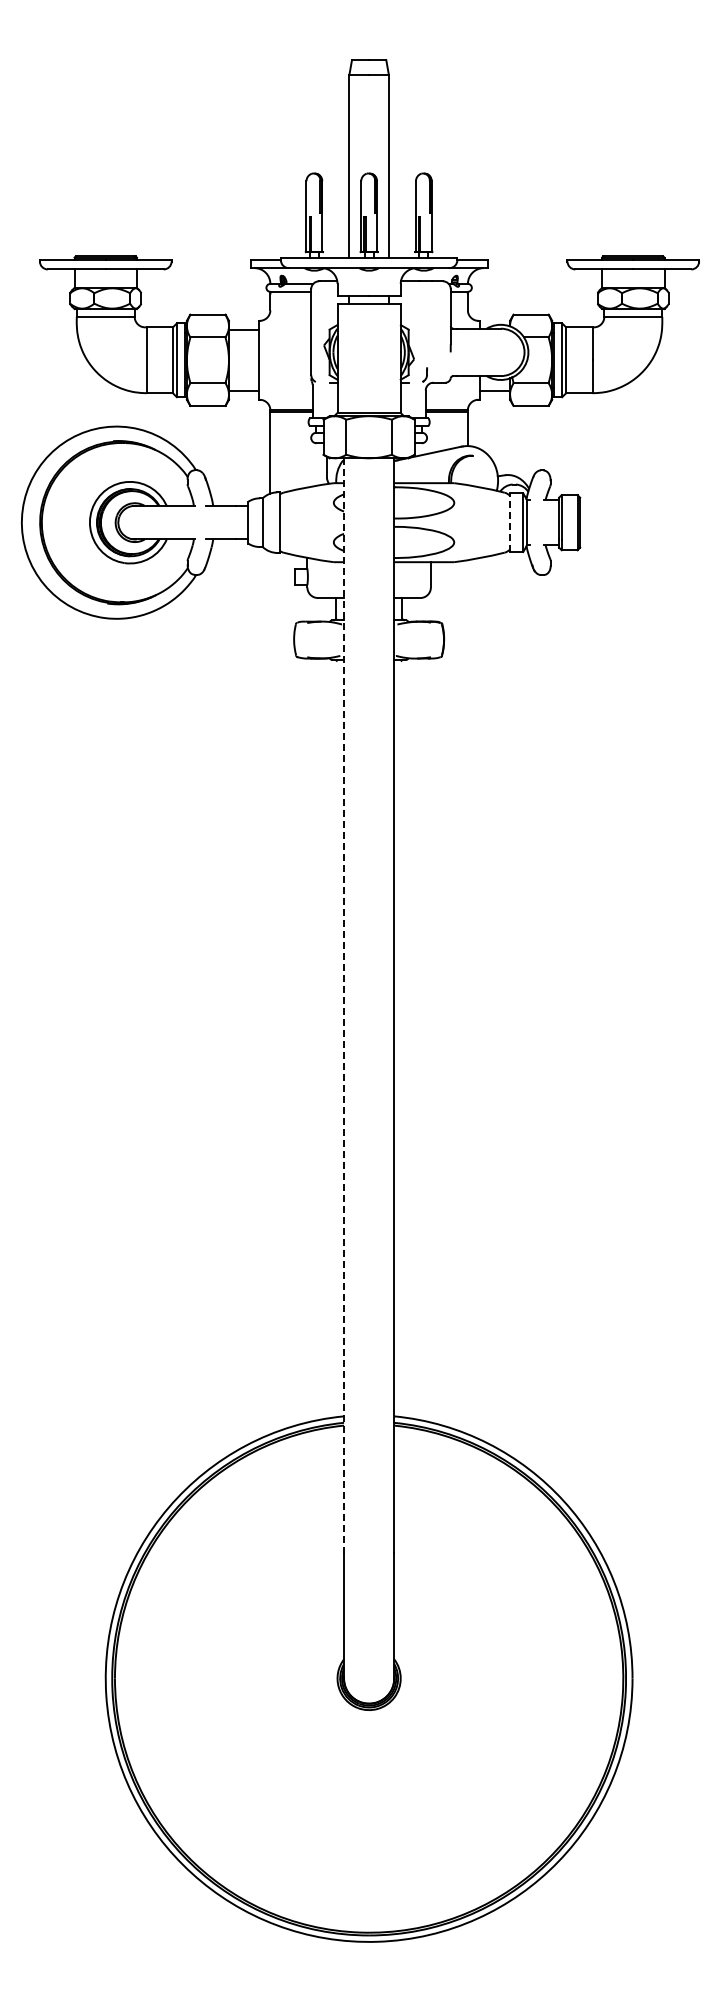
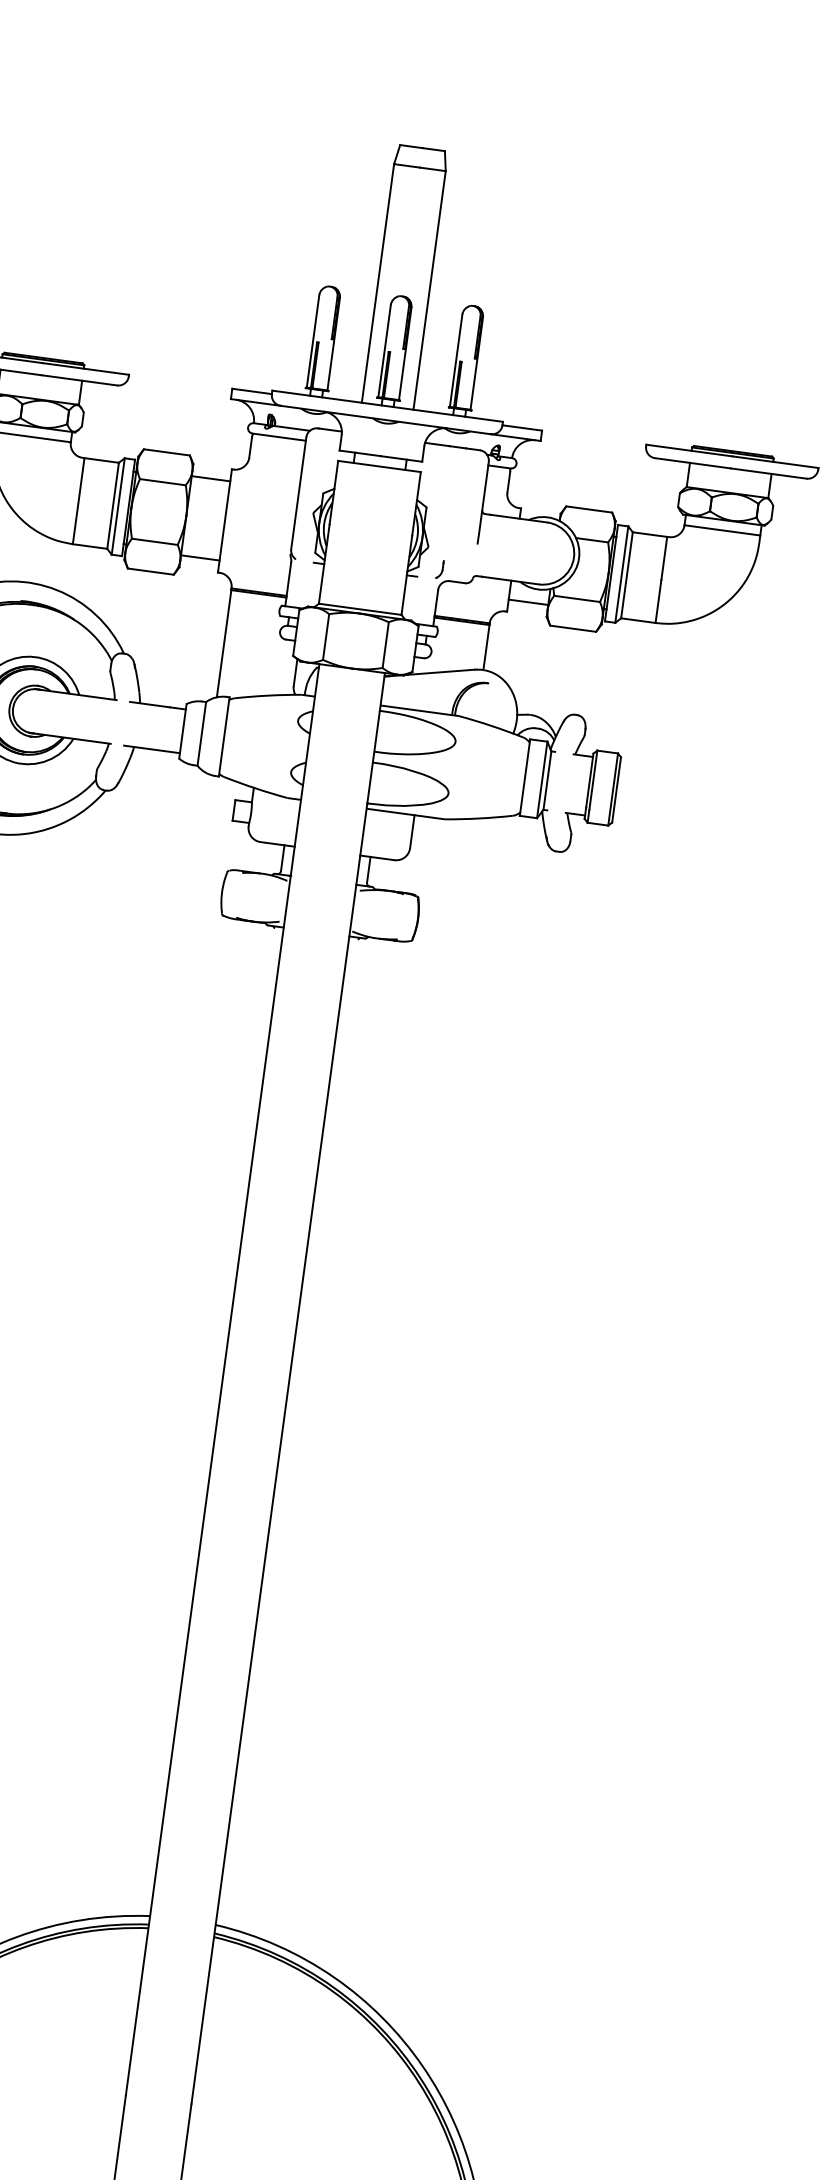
line: (510, 522) -> (525, 777), dashed -> solid
line: (344, 1005) -> (223, 1379), dashed -> solid

